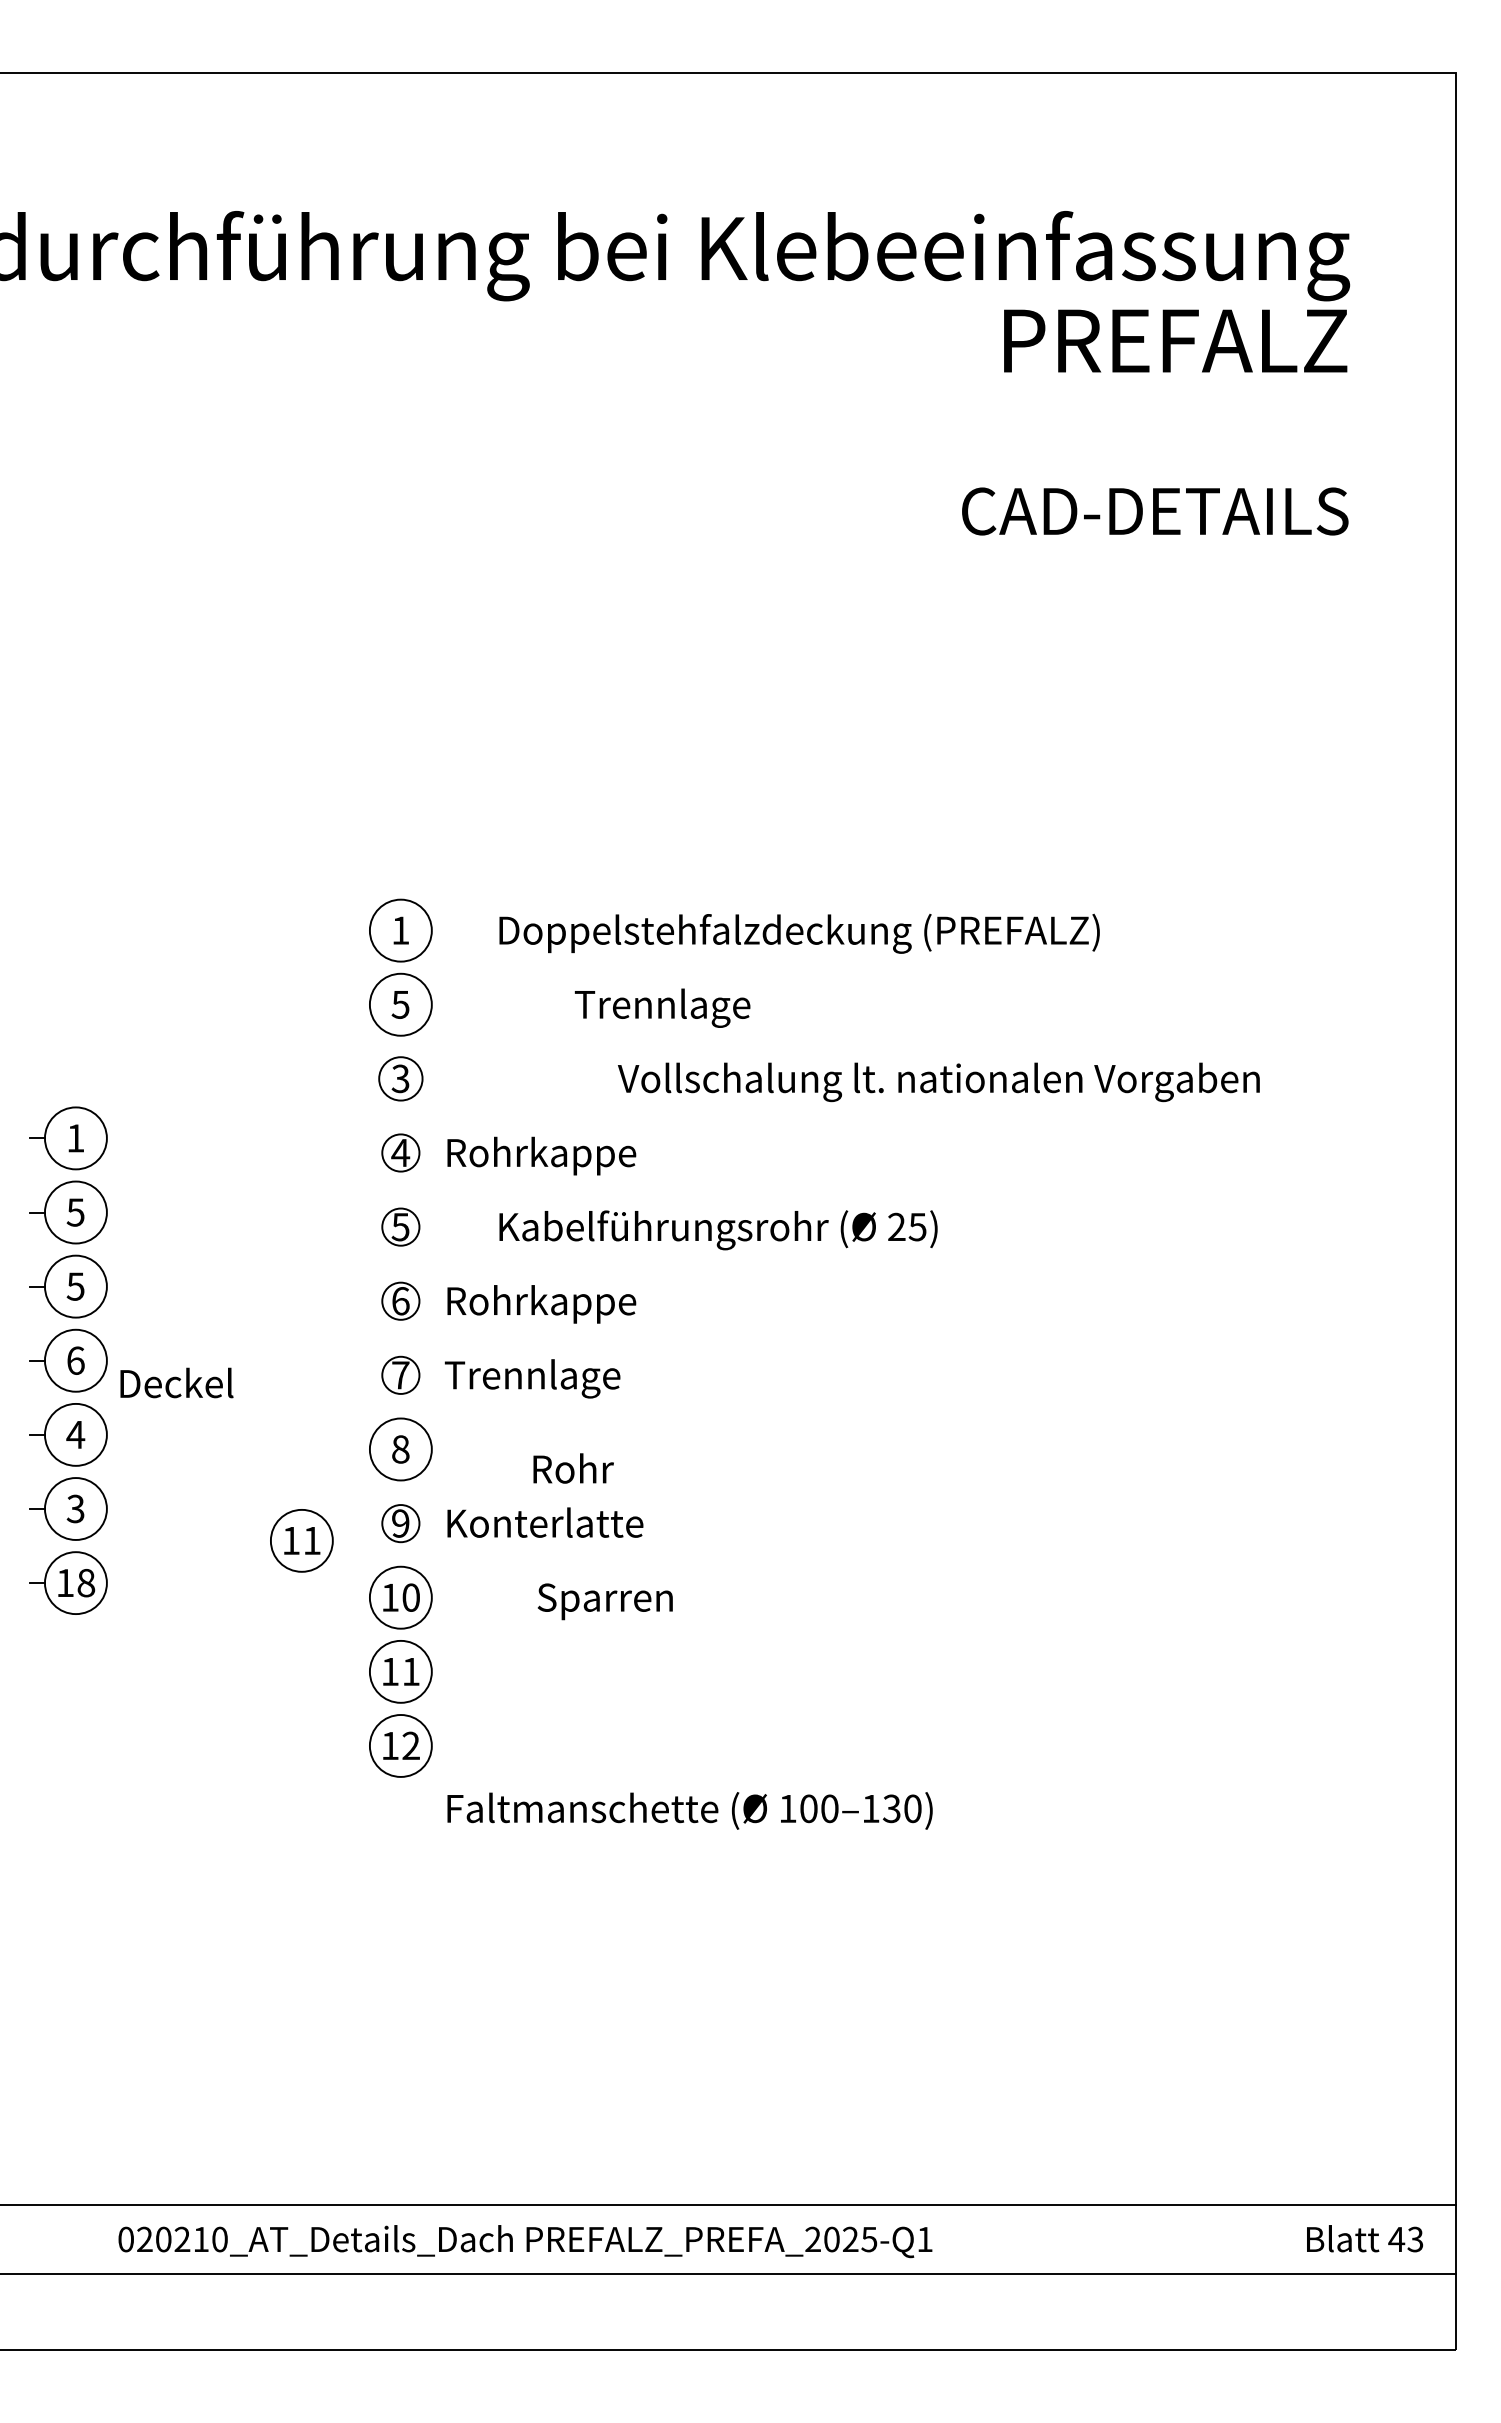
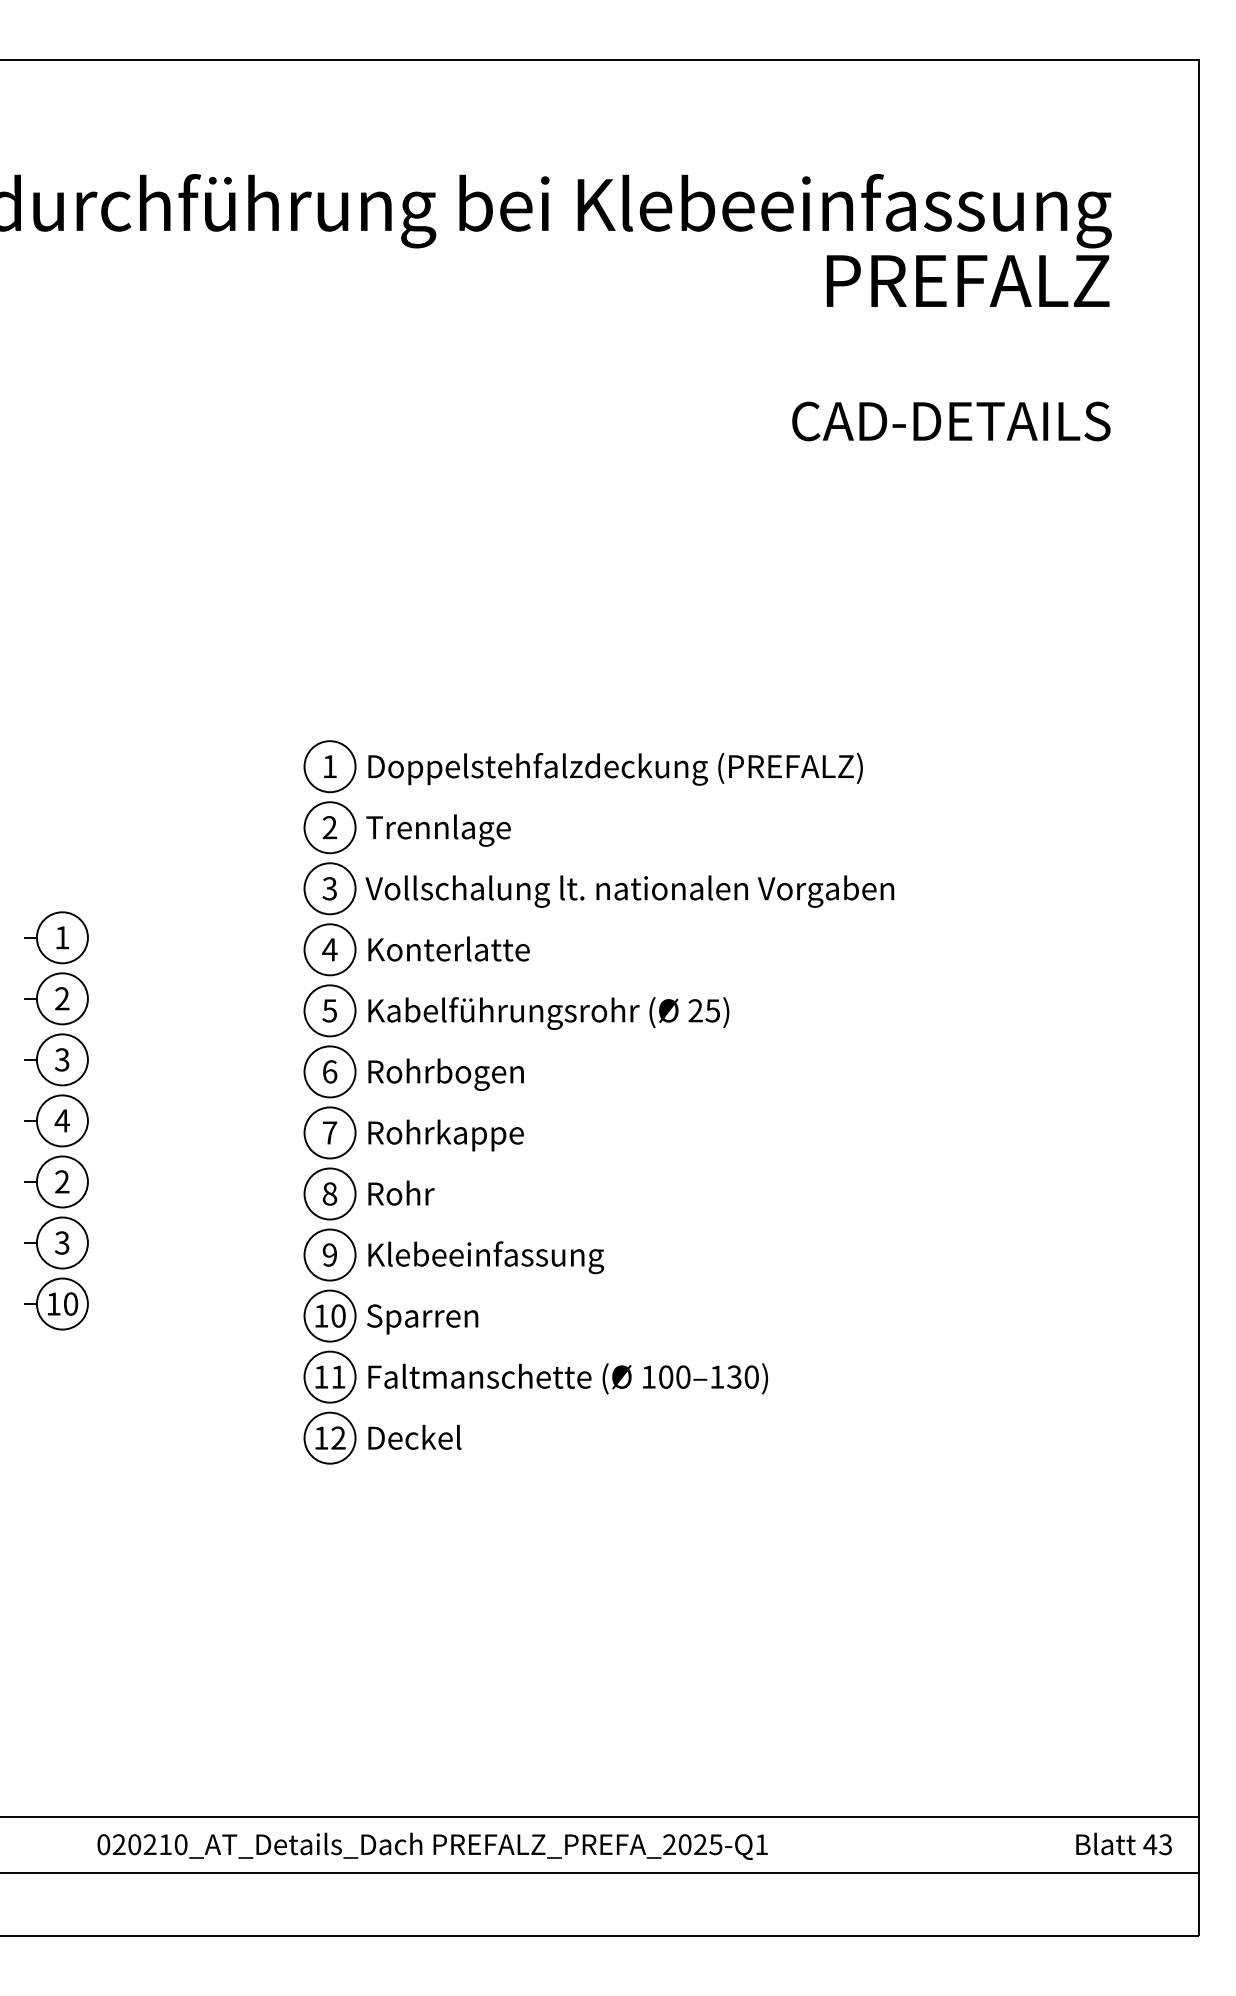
text: (799, 933) -> (615, 769), moved
text: (400, 1004) -> (329, 827), 5 -> 2
text: (662, 1007) -> (438, 829), moved
circle: (400, 1078) -> (329, 888), size x1.43
text: (938, 1082) -> (629, 891), moved
circle: (400, 1152) -> (329, 949), size x1.67
text: (547, 1155) -> (450, 951), Rohrkappe -> Konterlatte
text: (75, 1212) -> (62, 998), 5 -> 2
circle: (400, 1227) -> (329, 1011), size x1.67
text: (718, 1230) -> (548, 1013), moved
text: (75, 1286) -> (62, 1059), 5 -> 3
circle: (400, 1301) -> (329, 1072), size x1.67
text: (585, 1309) -> (482, 1078), Rohrkappe -> Rohrbogen
text: (75, 1360) -> (62, 1120), 6 -> 4
circle: (400, 1375) -> (329, 1133), size x1.67
text: (540, 1378) -> (445, 1135), Trennlage -> Rohrkappe
text: (176, 1382) -> (414, 1436), moved
text: (75, 1434) -> (62, 1181), 4 -> 2
text: (573, 1468) -> (401, 1193), moved
circle: (400, 1523) -> (329, 1254), size x1.67
text: (601, 1526) -> (495, 1257), Konterlatte -> Klebeeinfassung
part: (301, 1540) -> (248, 1268), removed
text: (86, 1583) -> (71, 1304), 18 -> 10
text: (604, 1601) -> (421, 1319), moved
text: (689, 1810) -> (567, 1378), moved

